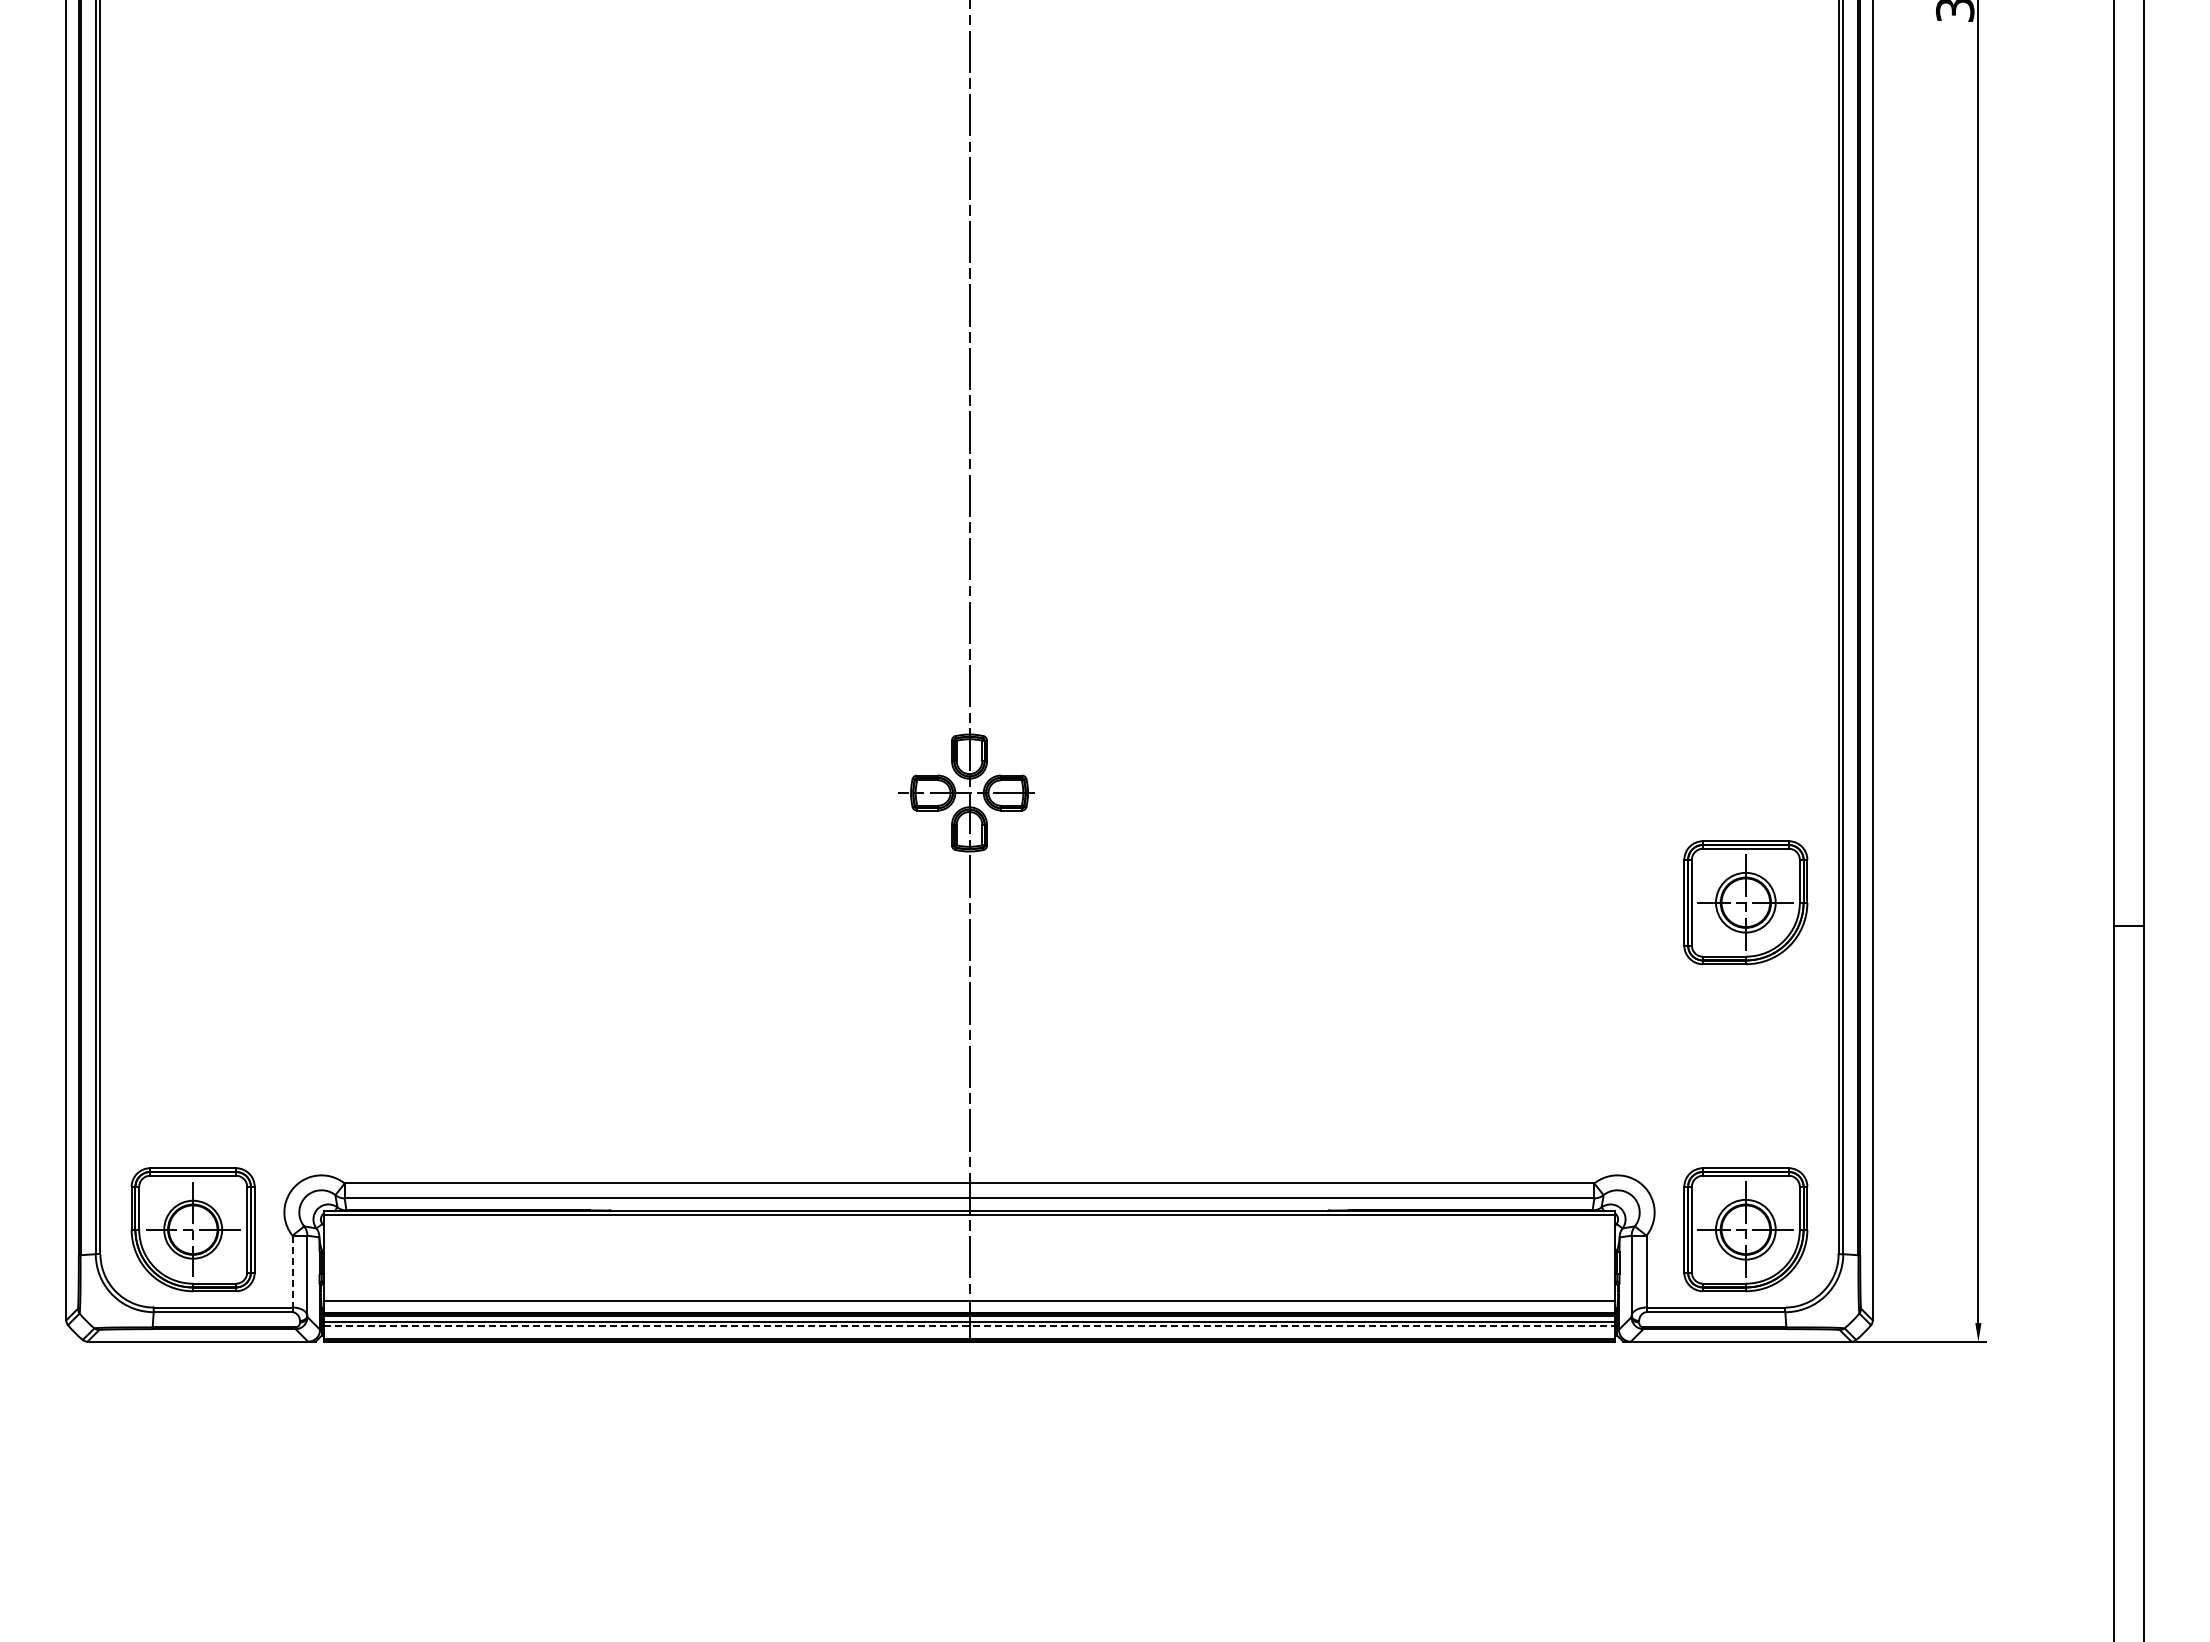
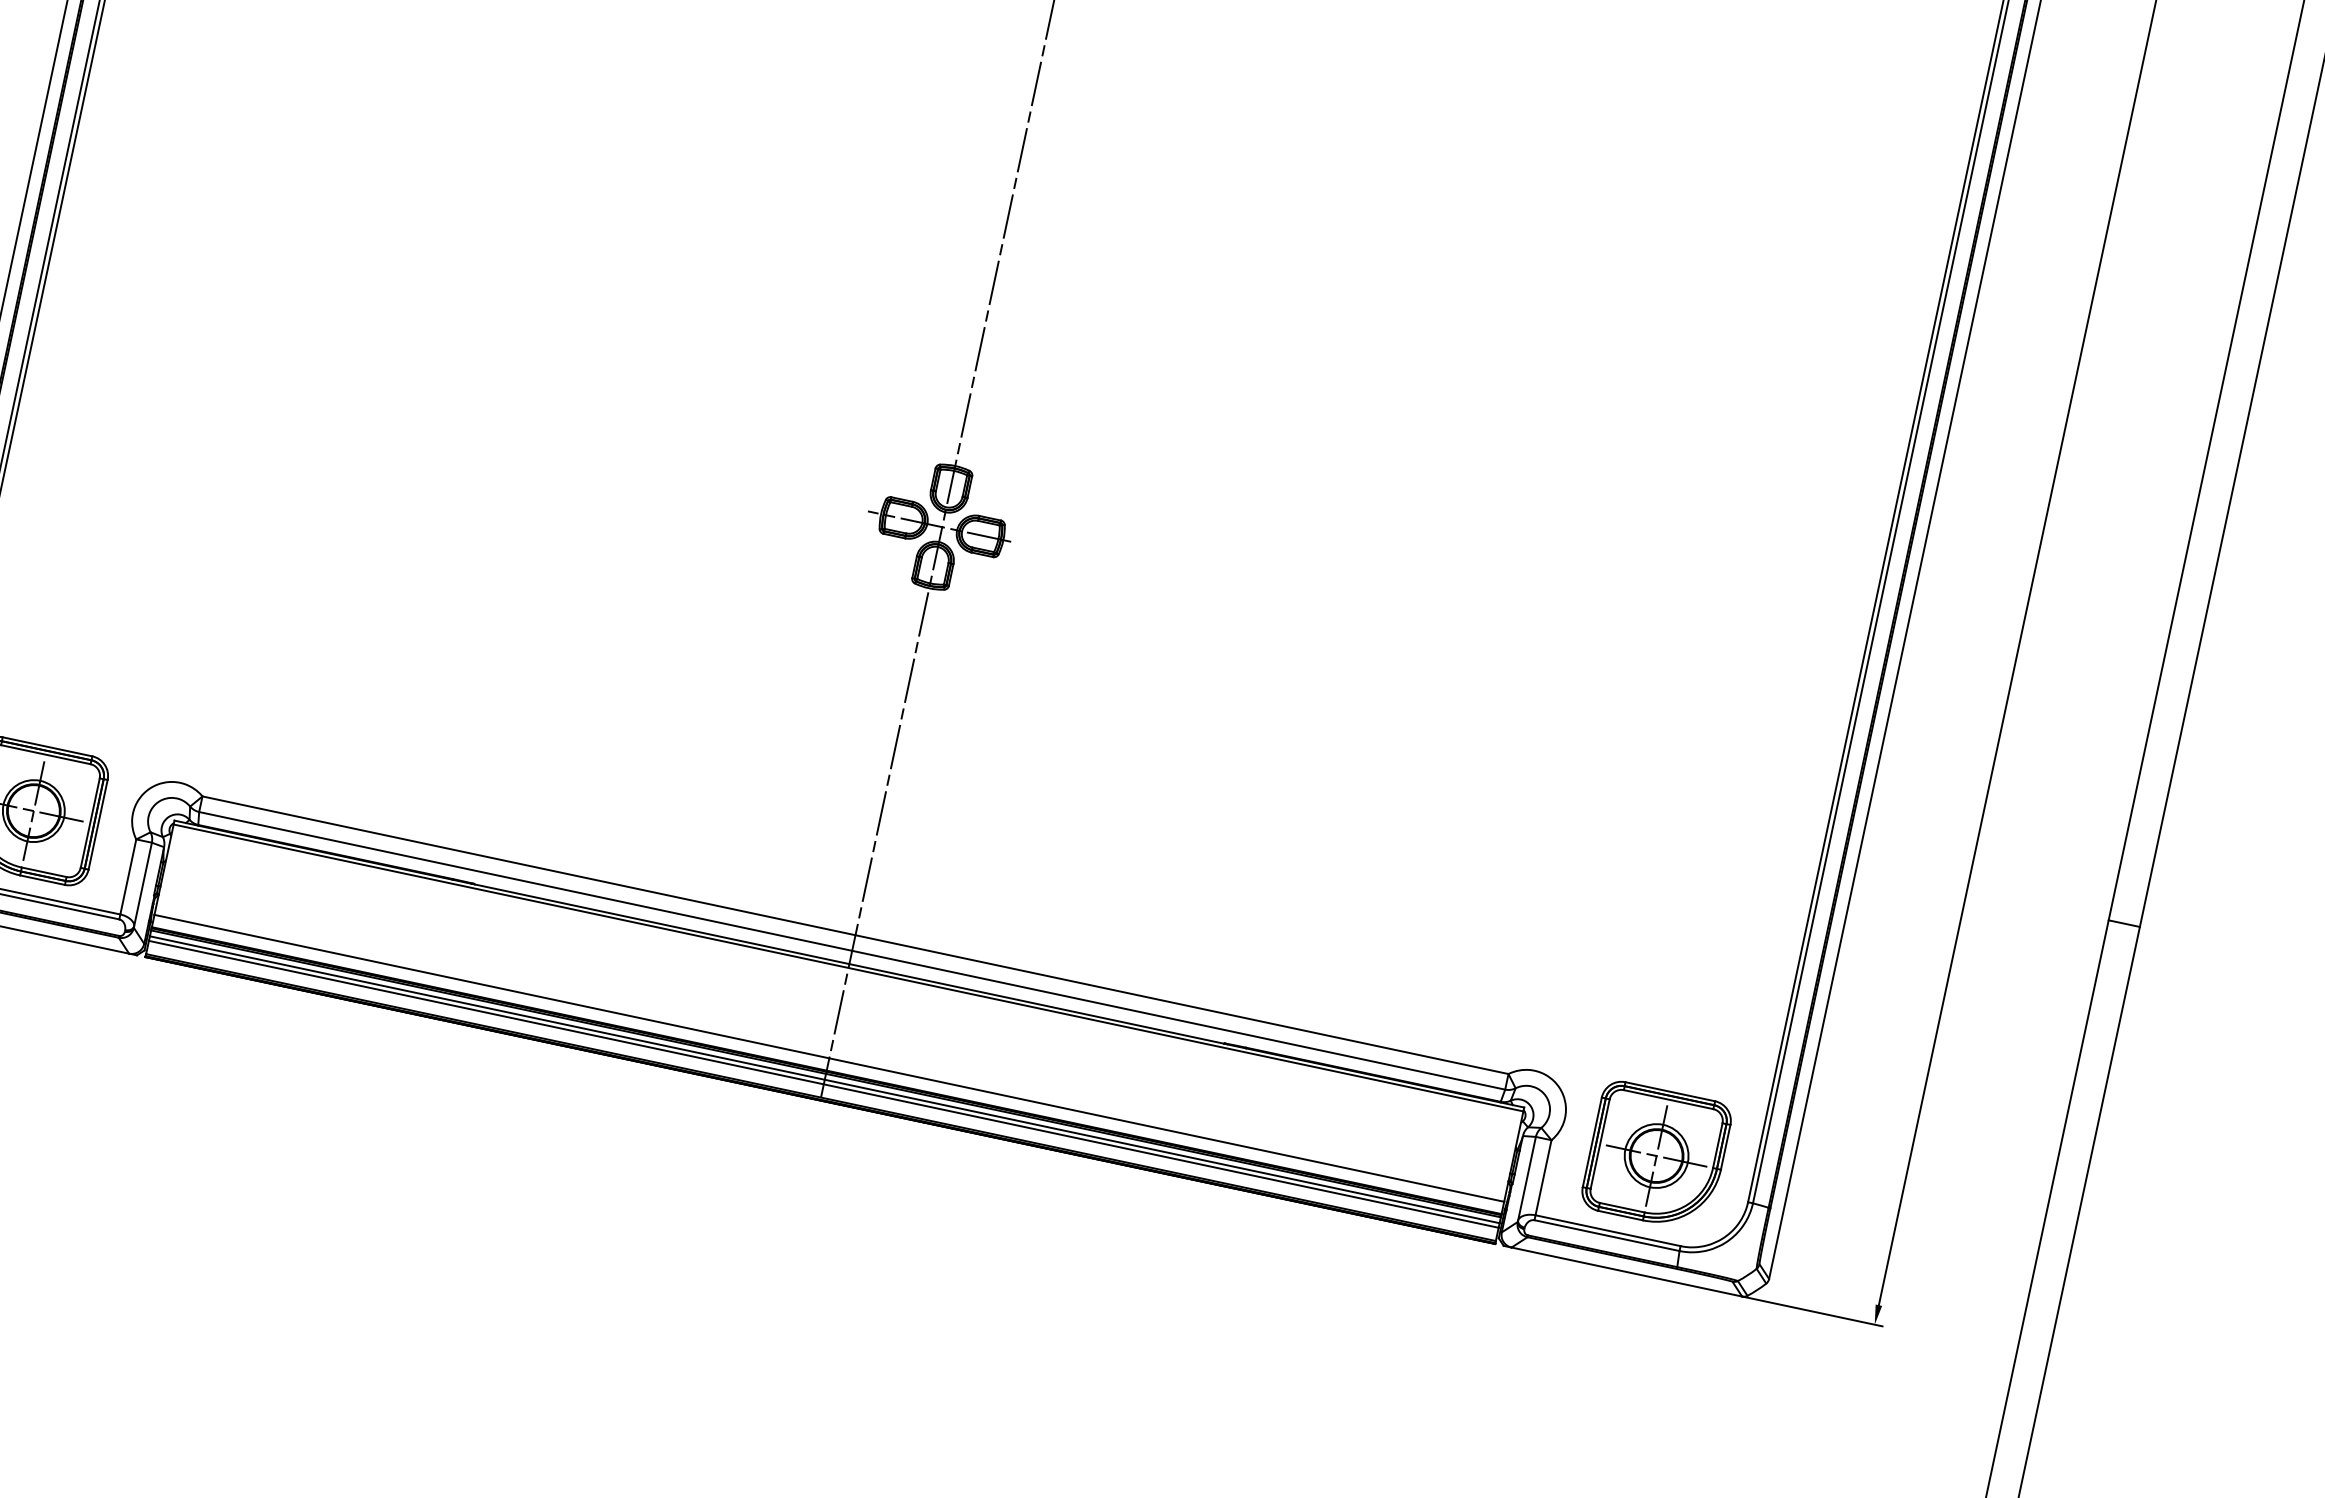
part: (1745, 902) -> (1728, 813), removed
line: (292, 1271) -> (128, 876), dashed -> solid
line: (969, 1326) -> (823, 1084), dashed -> solid

